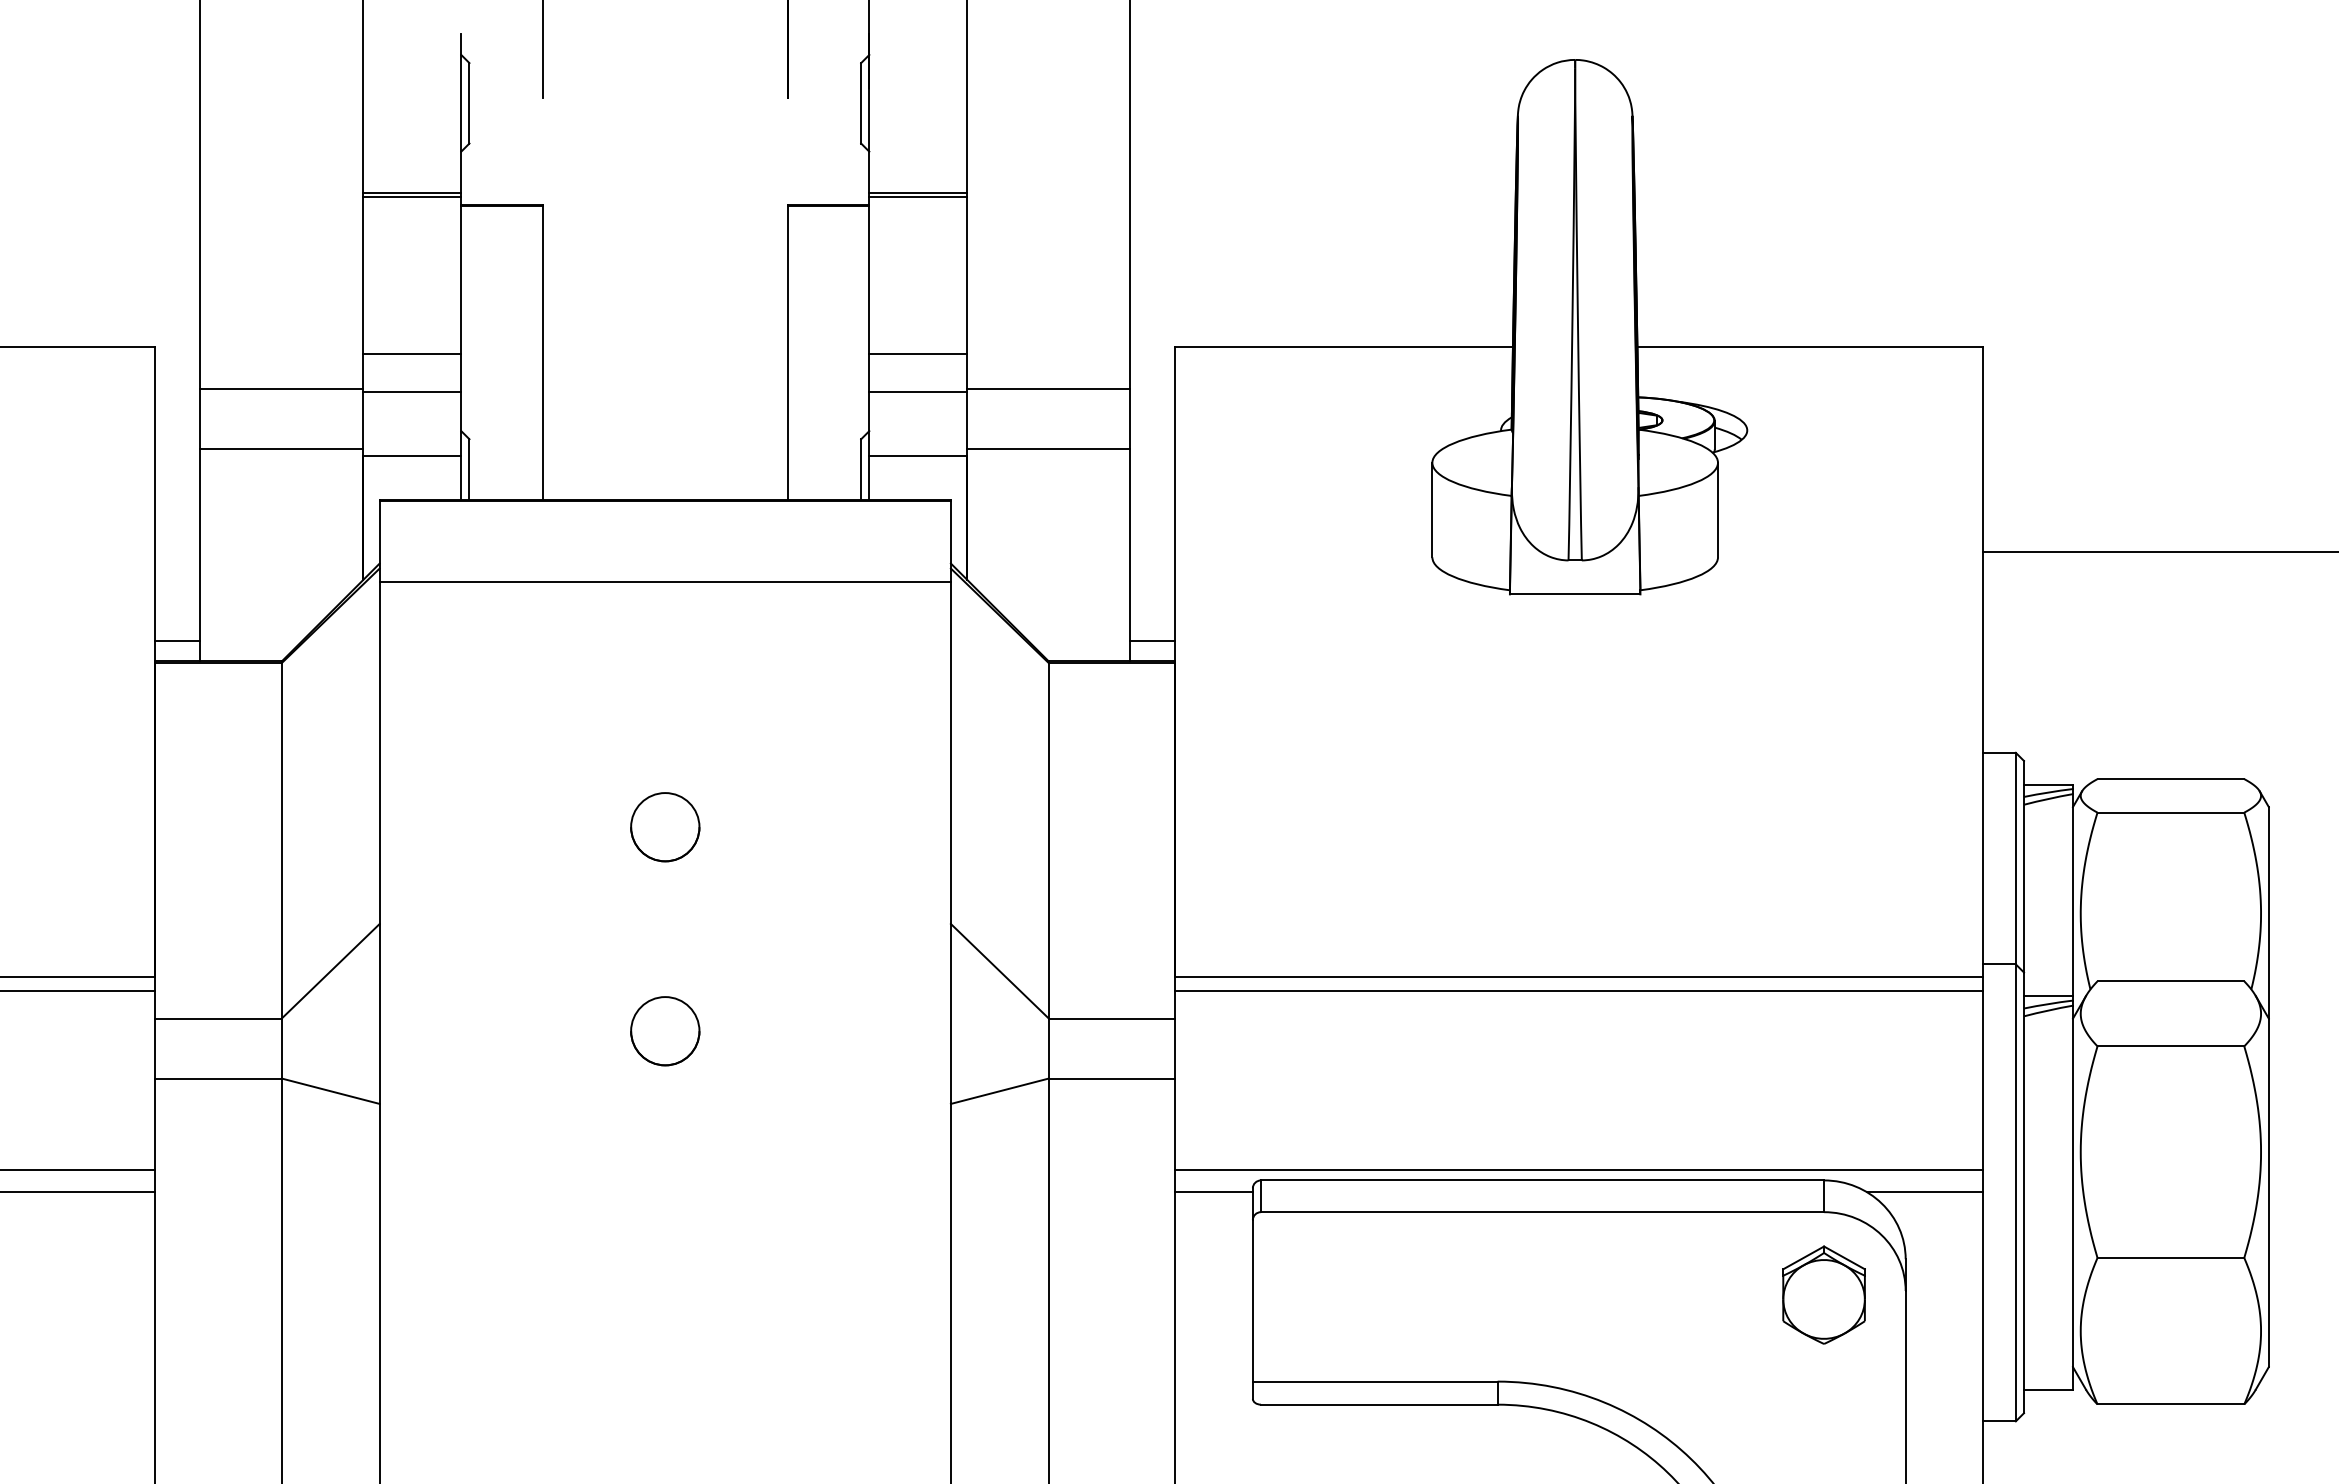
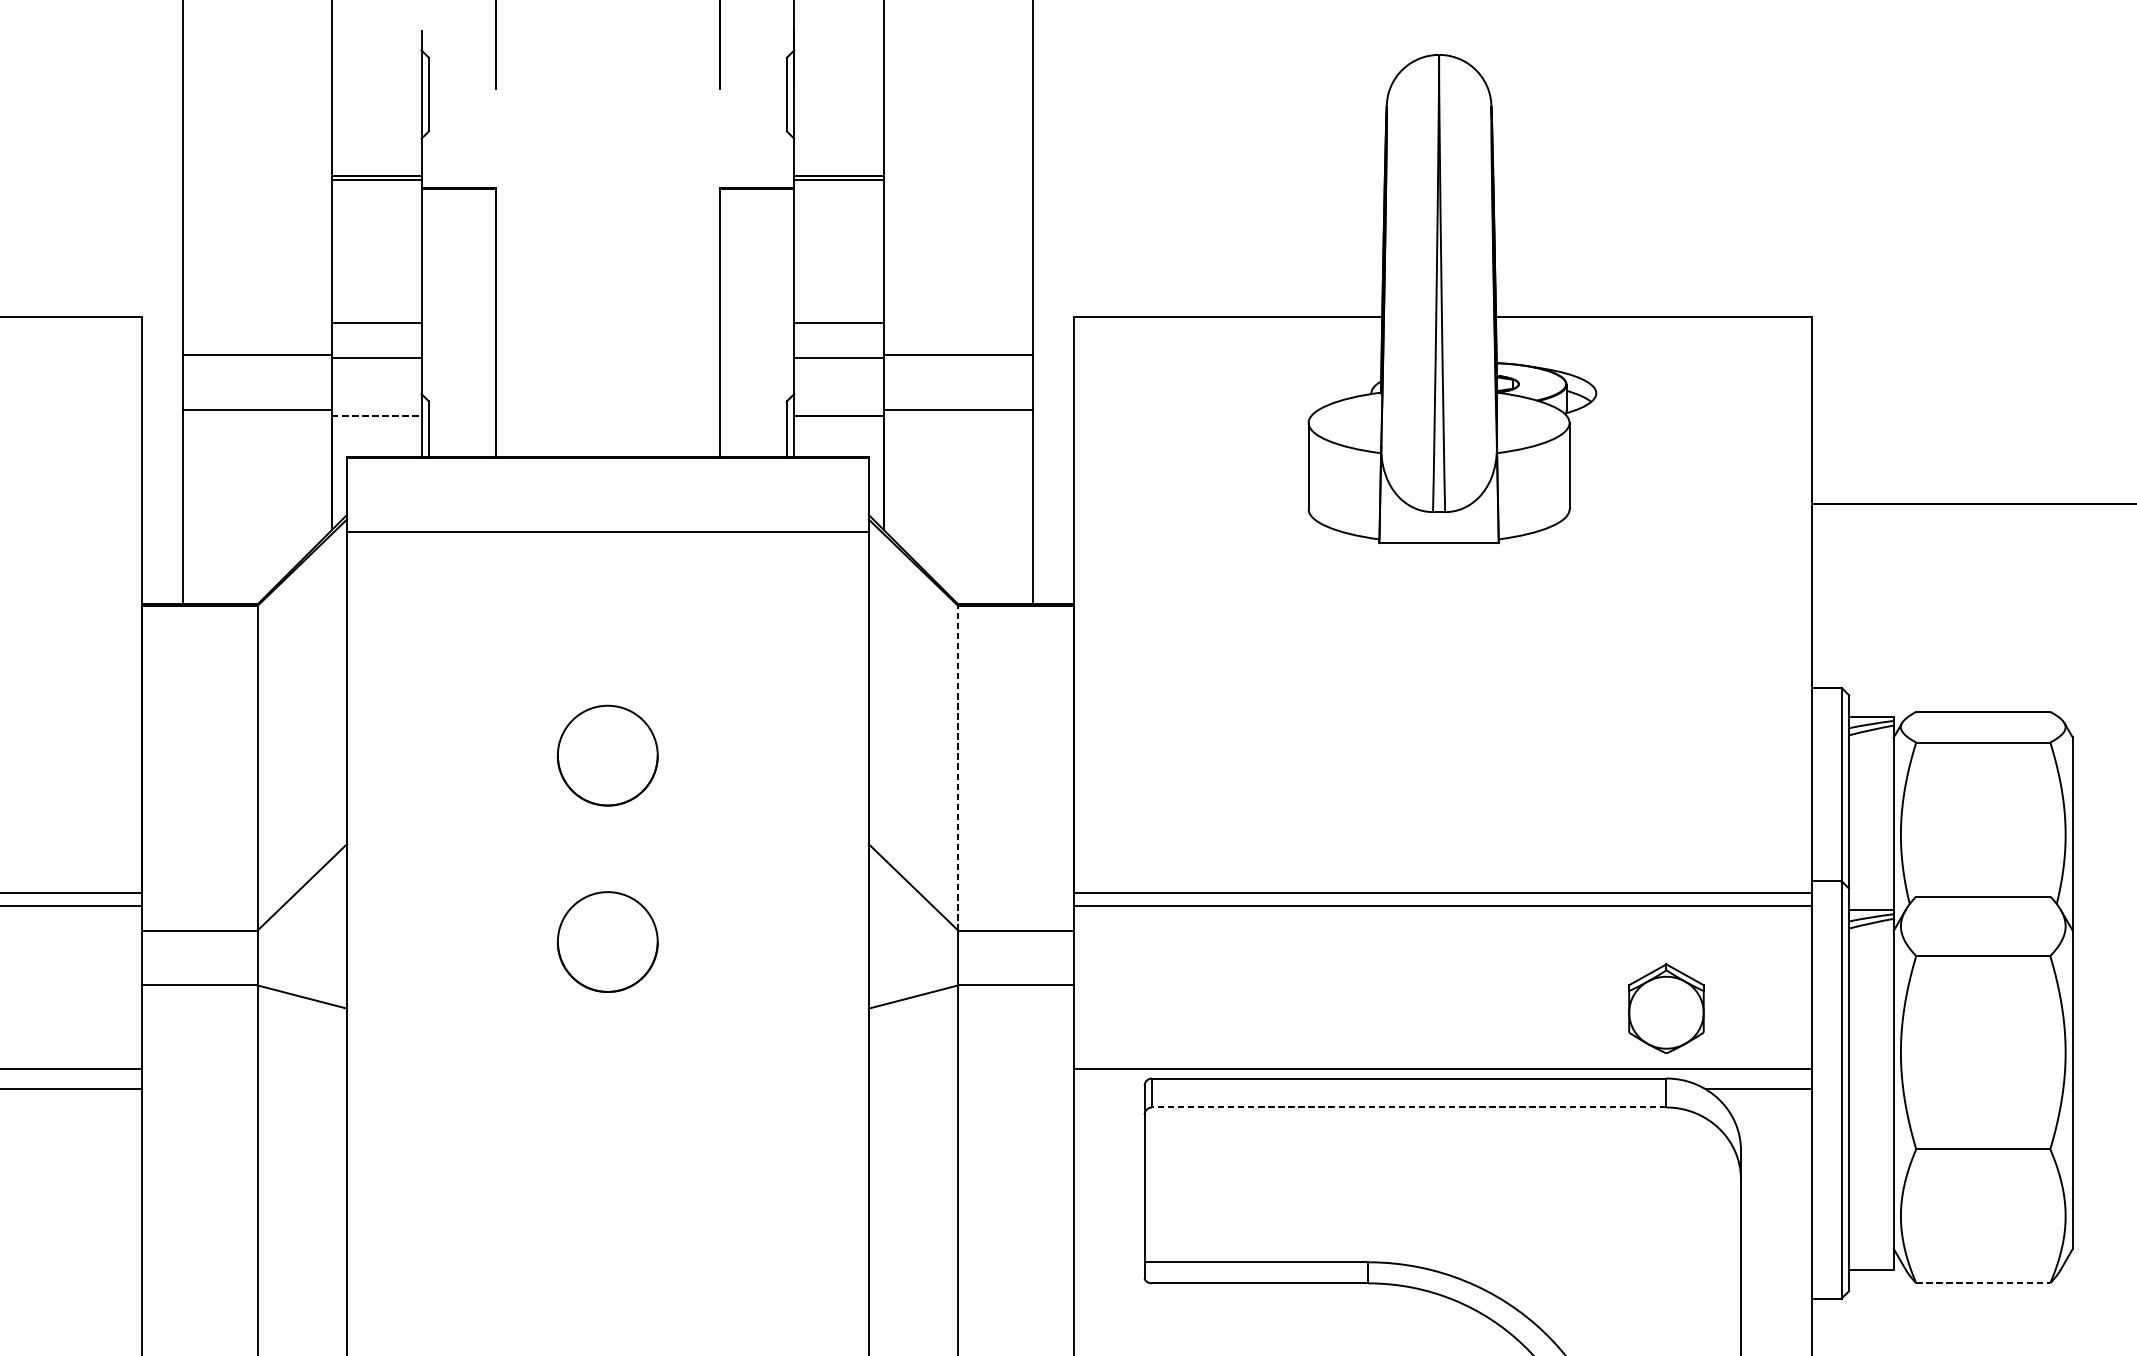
line: (412, 455) -> (376, 416), solid -> dashed
line: (177, 640) -> (162, 585), removed
line: (1152, 640) -> (1052, 585), removed
circle: (665, 827) -> (608, 756), size x1.6
line: (1048, 840) -> (957, 767), solid -> dashed
circle: (665, 1031) -> (608, 942), size x1.6
line: (1213, 1192) -> (1108, 1089), removed
line: (1542, 1212) -> (1409, 1107), solid -> dashed
part: (1823, 1294) -> (1665, 1008), moved
line: (2171, 1404) -> (1983, 1283), solid -> dashed

